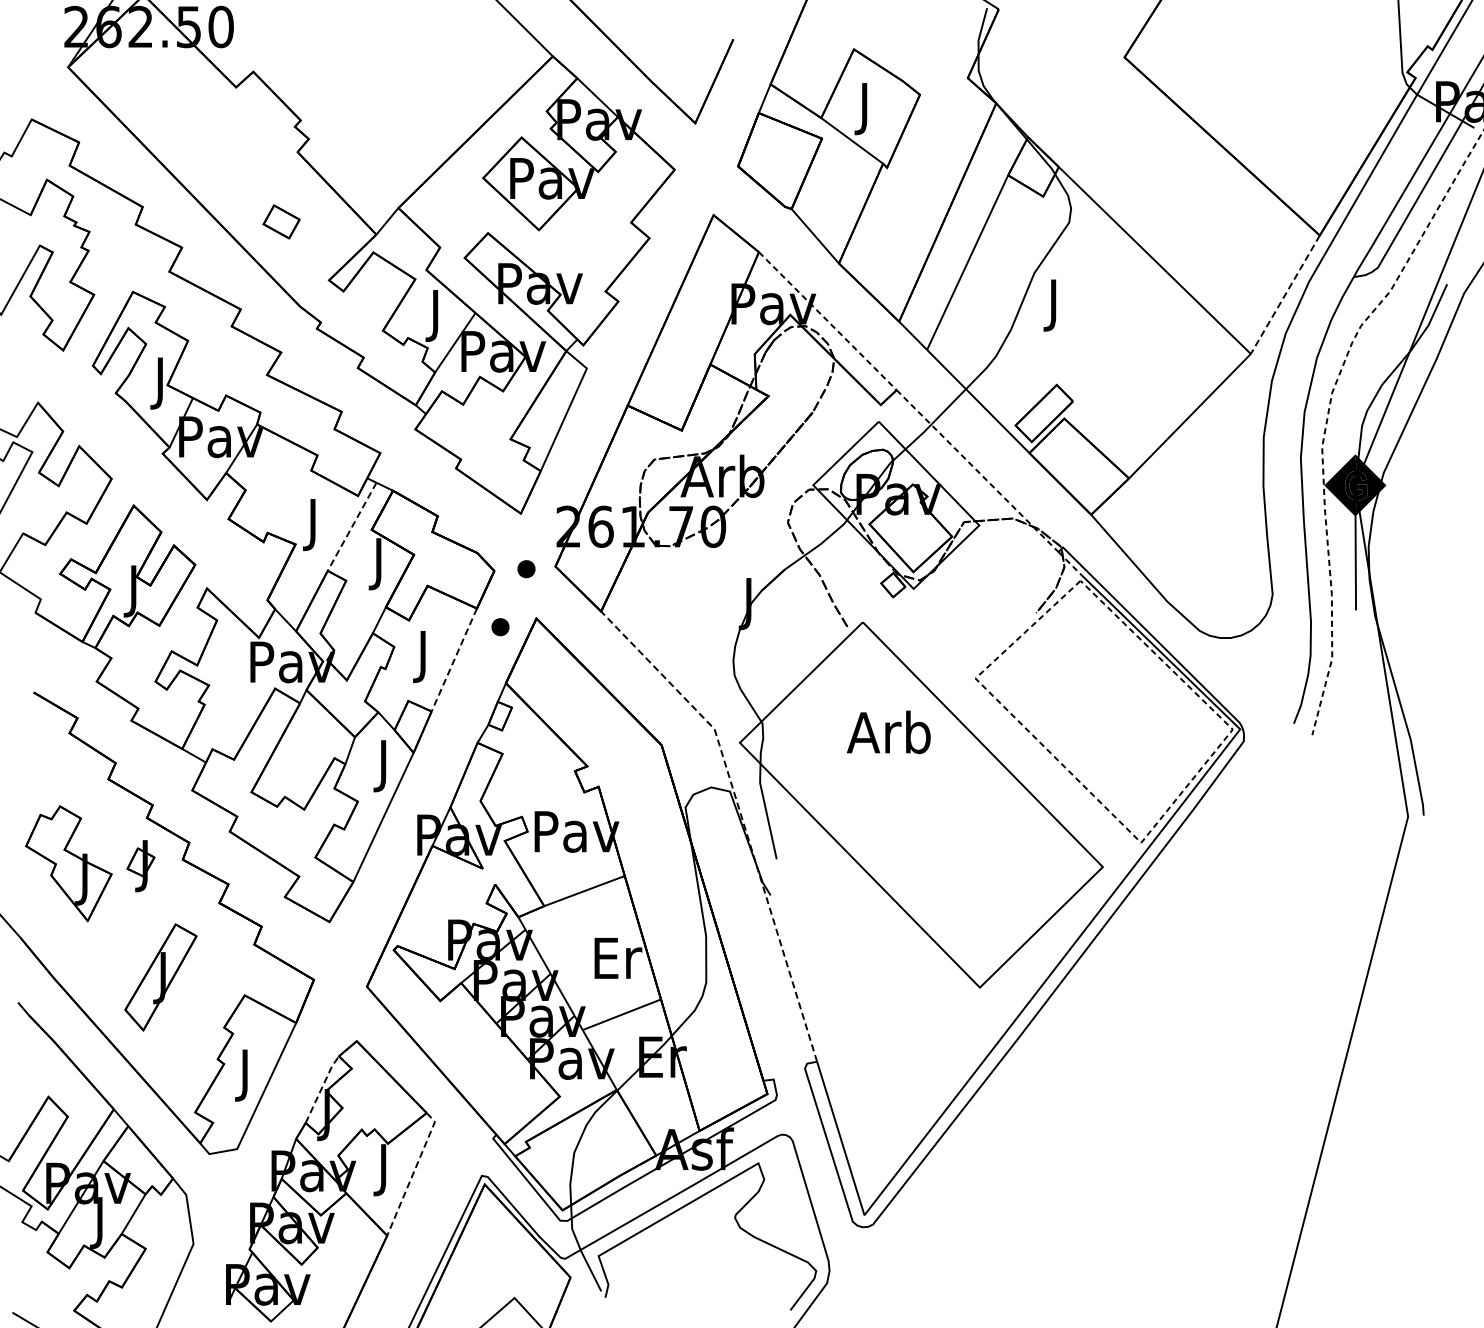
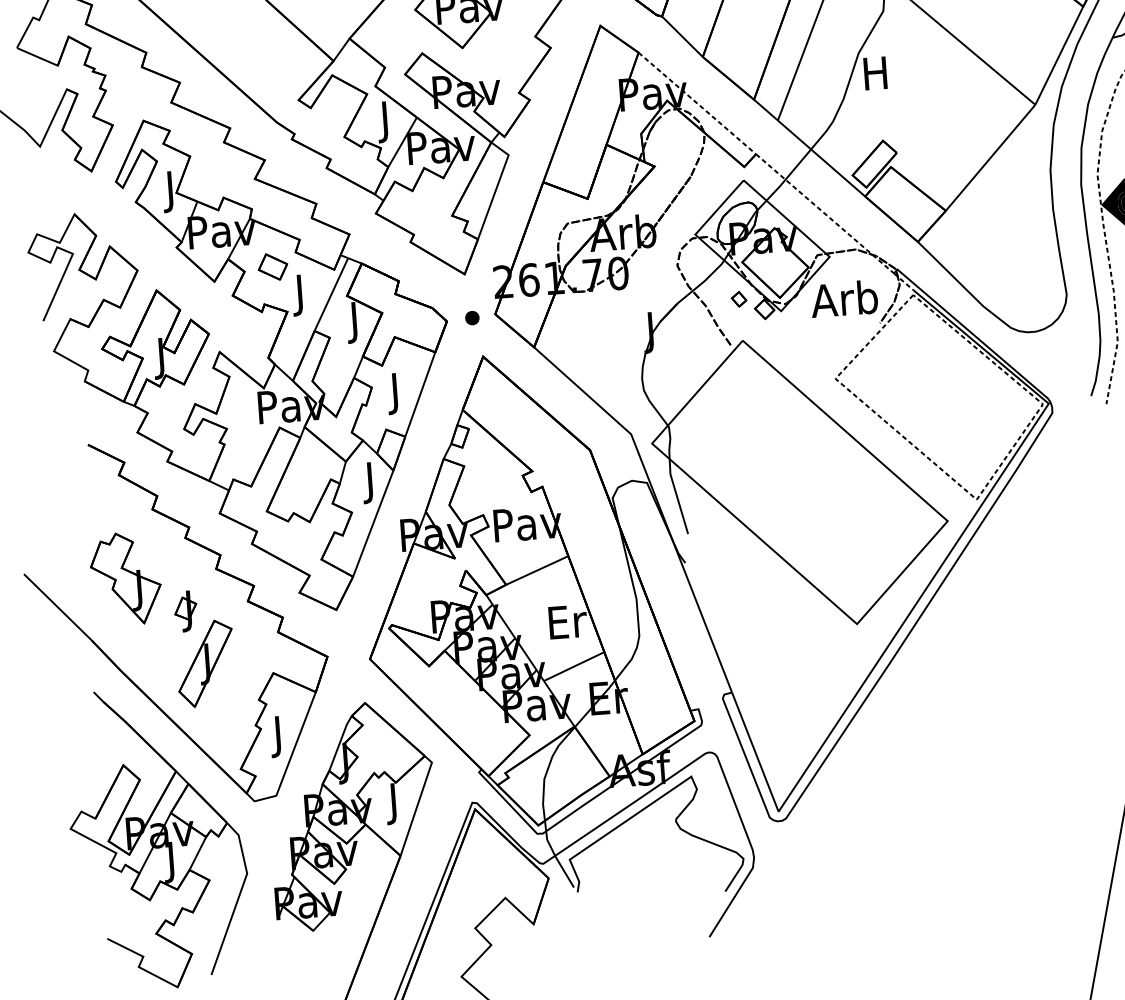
part: (281, 221) -> (272, 266), moved
line: (1285, 294) -> (1059, 55), dashed -> solid
text: (1053, 305) -> (875, 77), J -> H
line: (351, 527) -> (330, 295), dashed -> solid
part: (862, 570) -> (739, 299), added
part: (500, 627) -> (455, 365), removed
line: (454, 660) -> (420, 394), dashed -> solid
text: (888, 731) -> (843, 298), moved
line: (741, 816) -> (657, 502), dashed -> solid
part: (140, 866) -> (185, 611), moved
line: (322, 1087) -> (340, 741), dashed -> solid
line: (413, 1172) -> (417, 804), dashed -> solid

